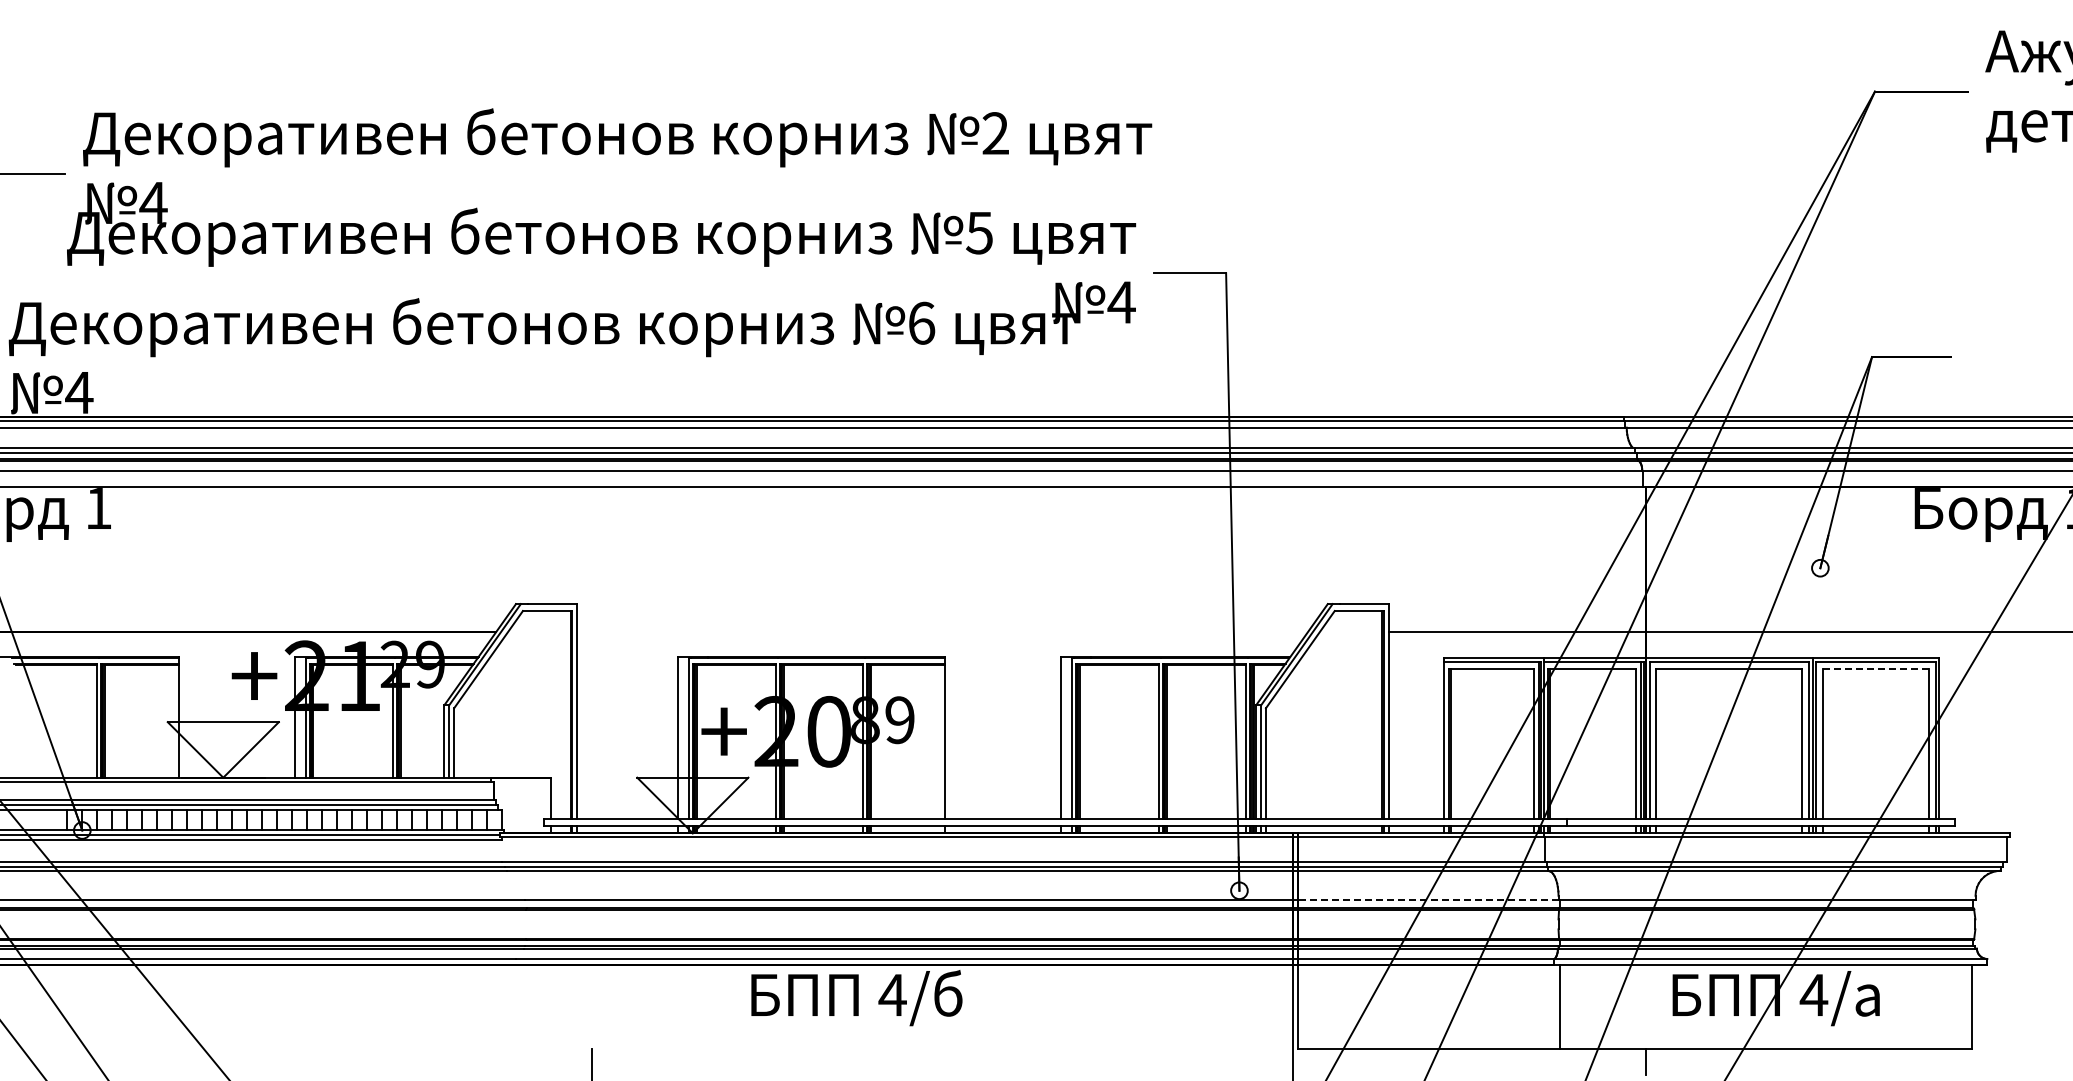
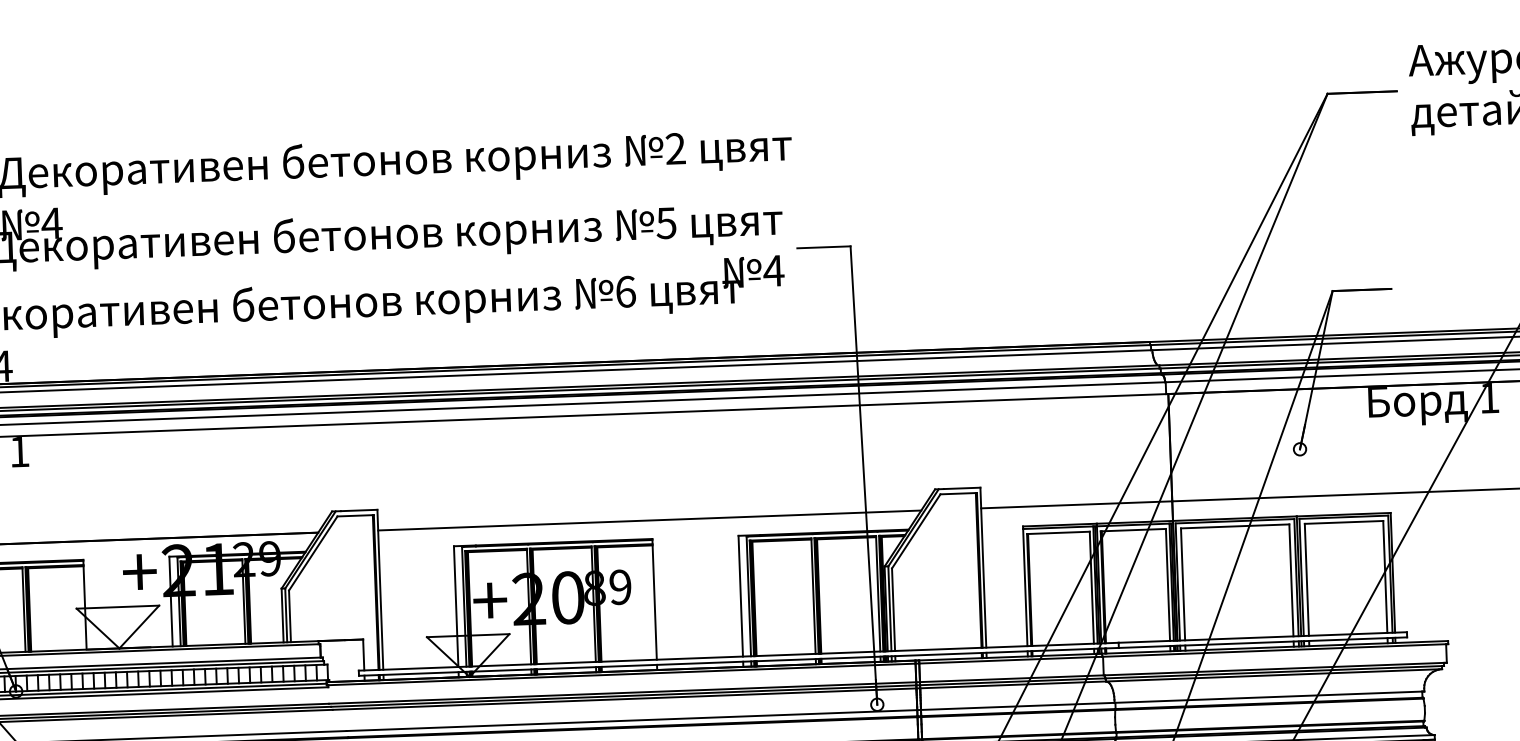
line: (942, 631) -> (649, 520), added
line: (1875, 668) -> (1343, 522), dashed -> solid
line: (1427, 899) -> (1017, 706), dashed -> solid

